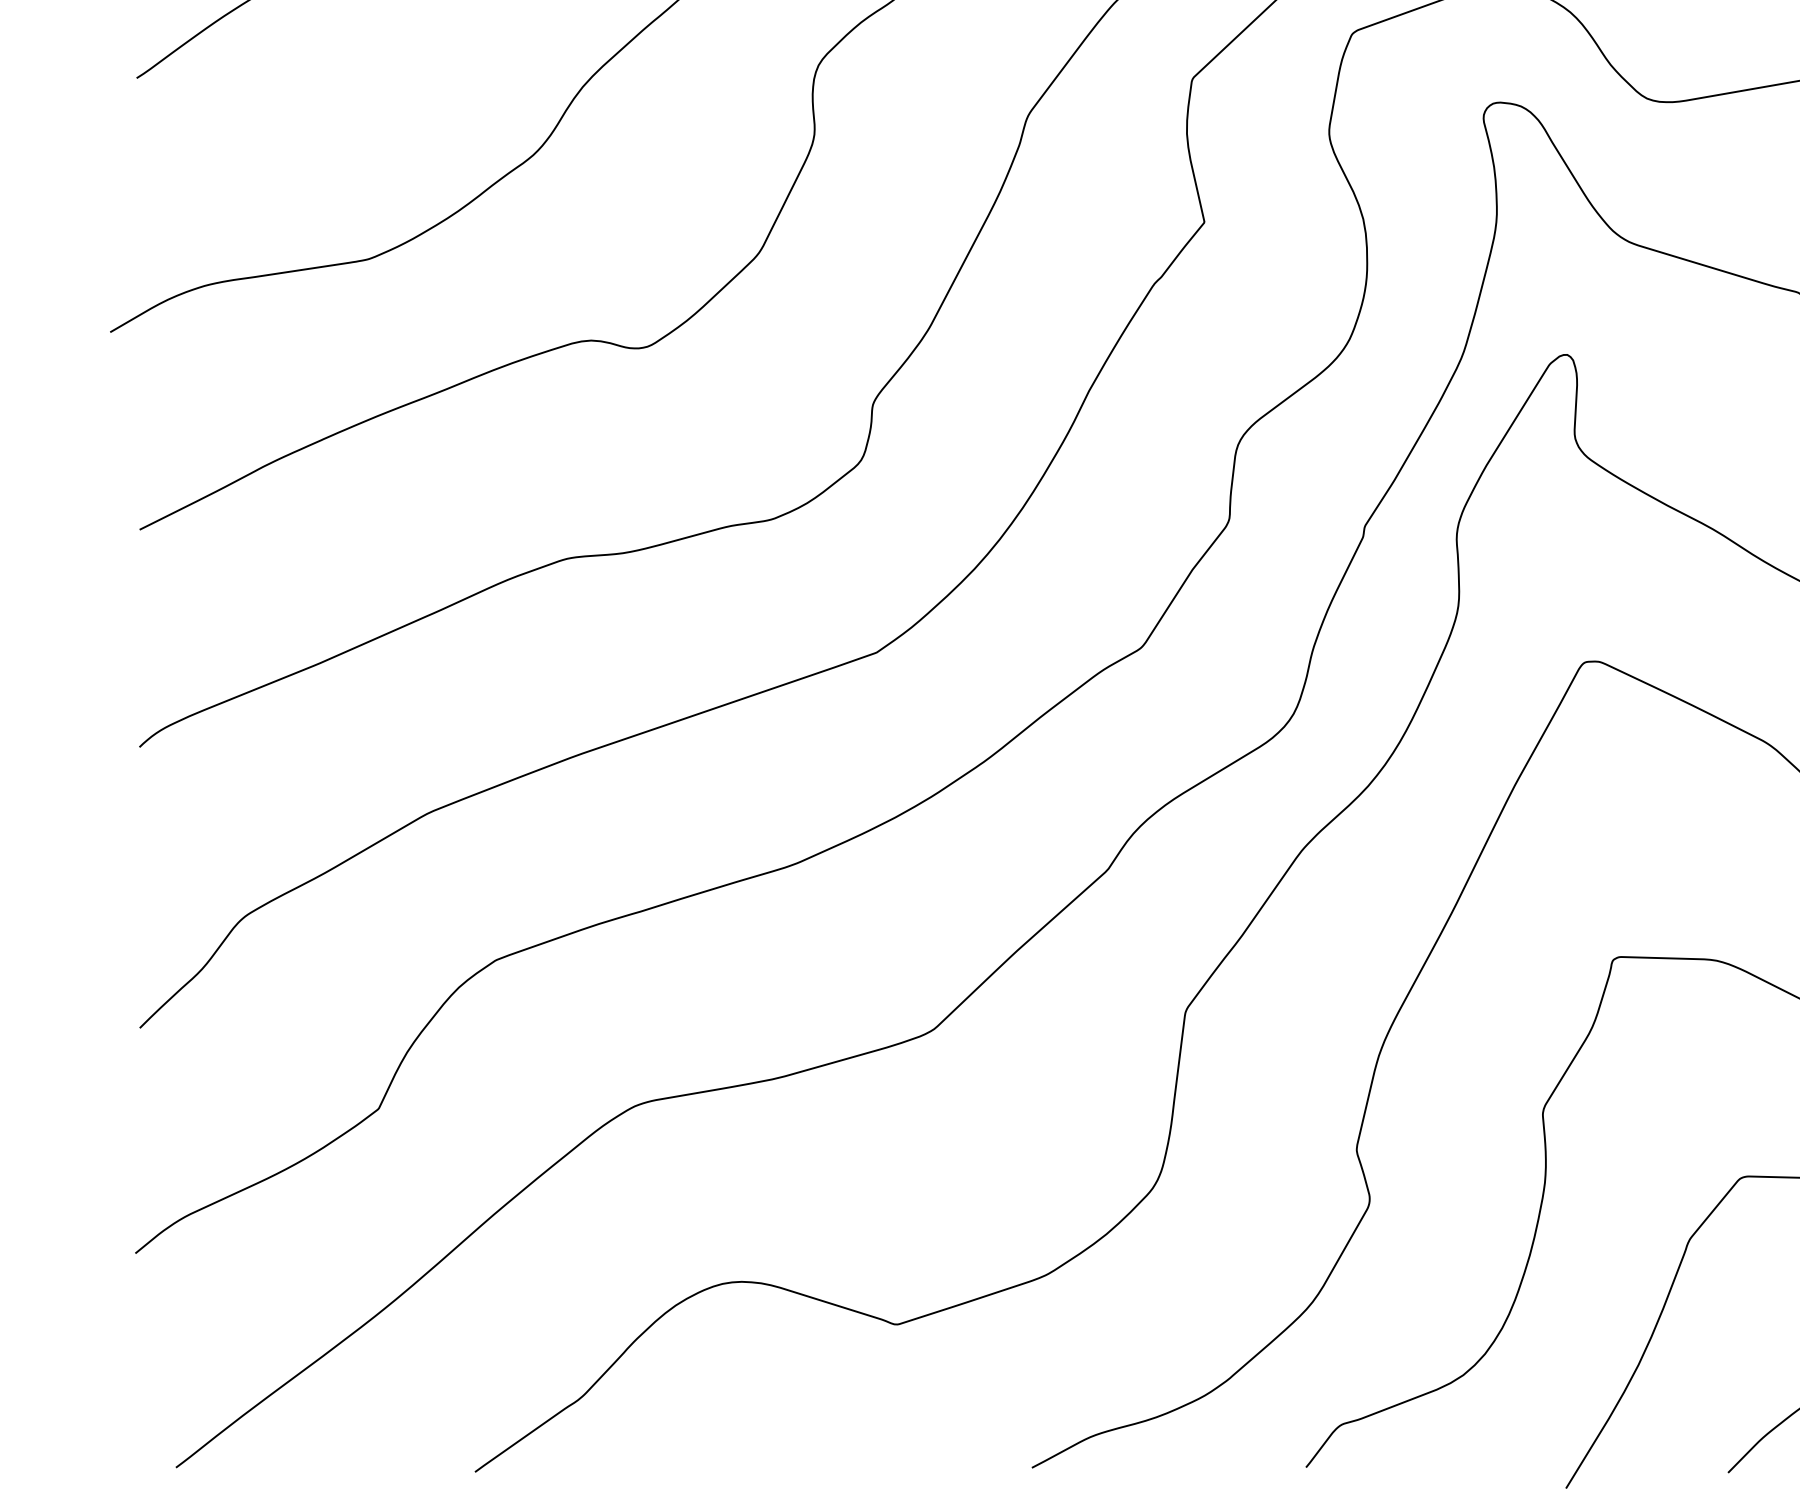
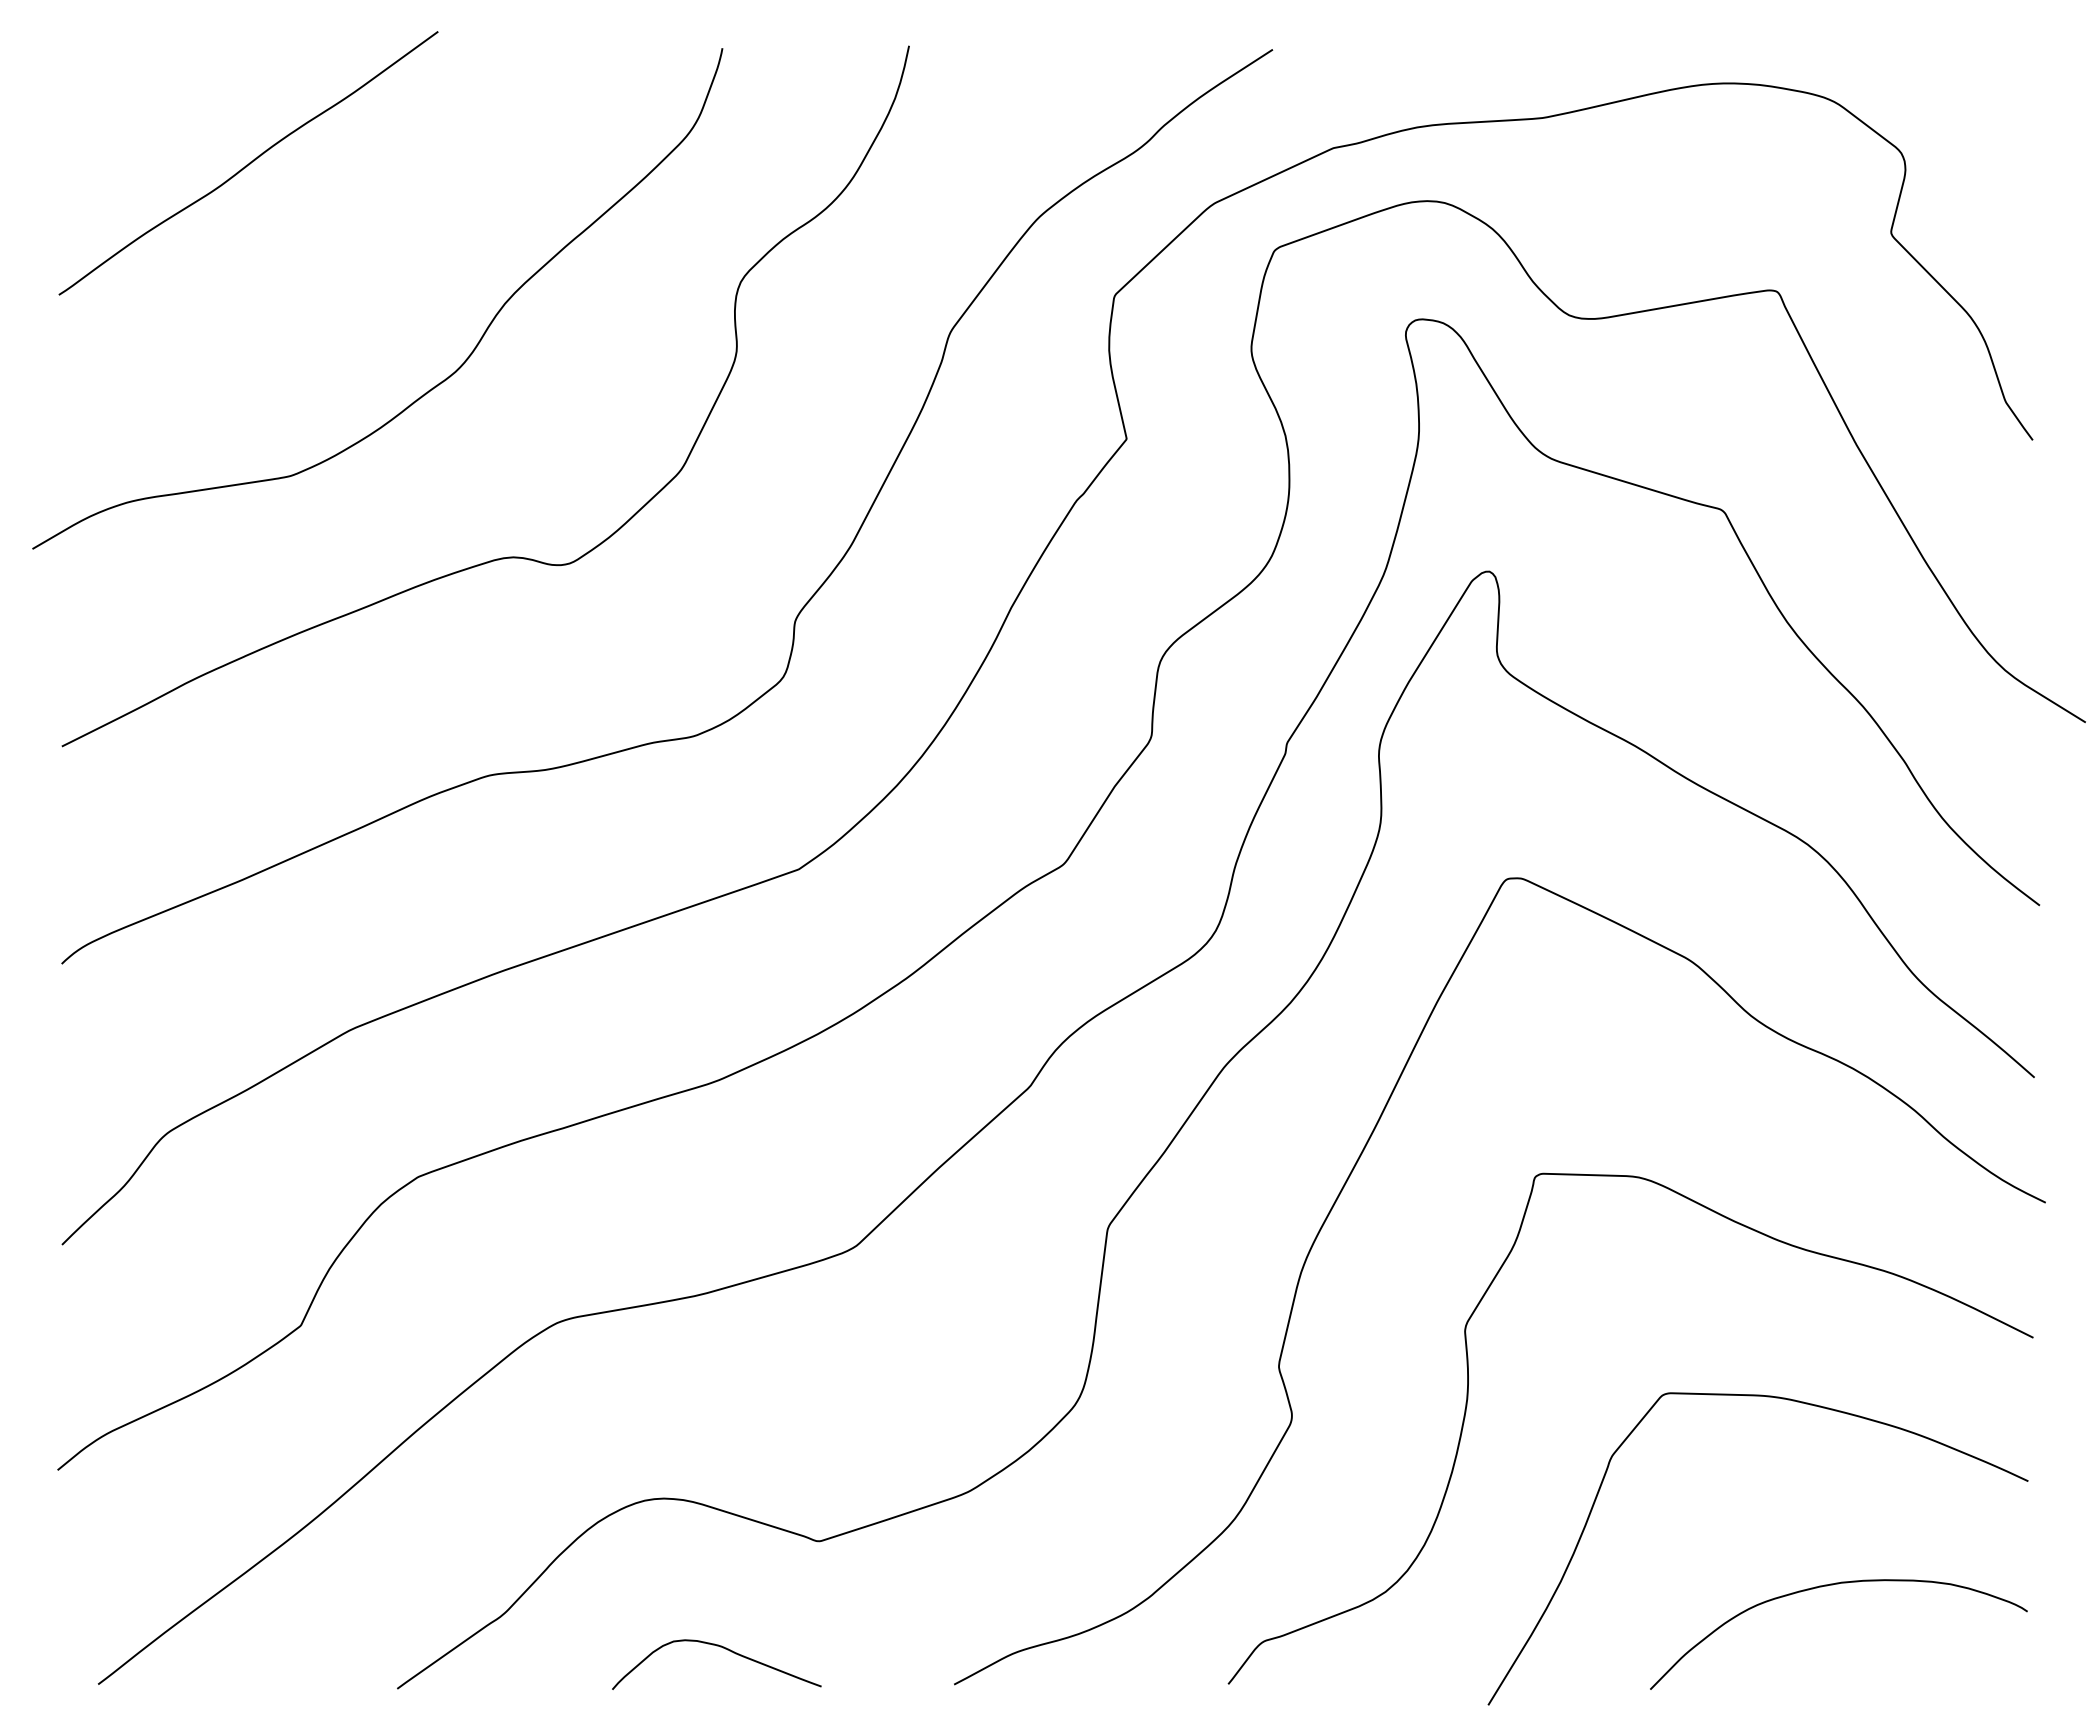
curve: (798, 1430) -> (720, 1647), added

